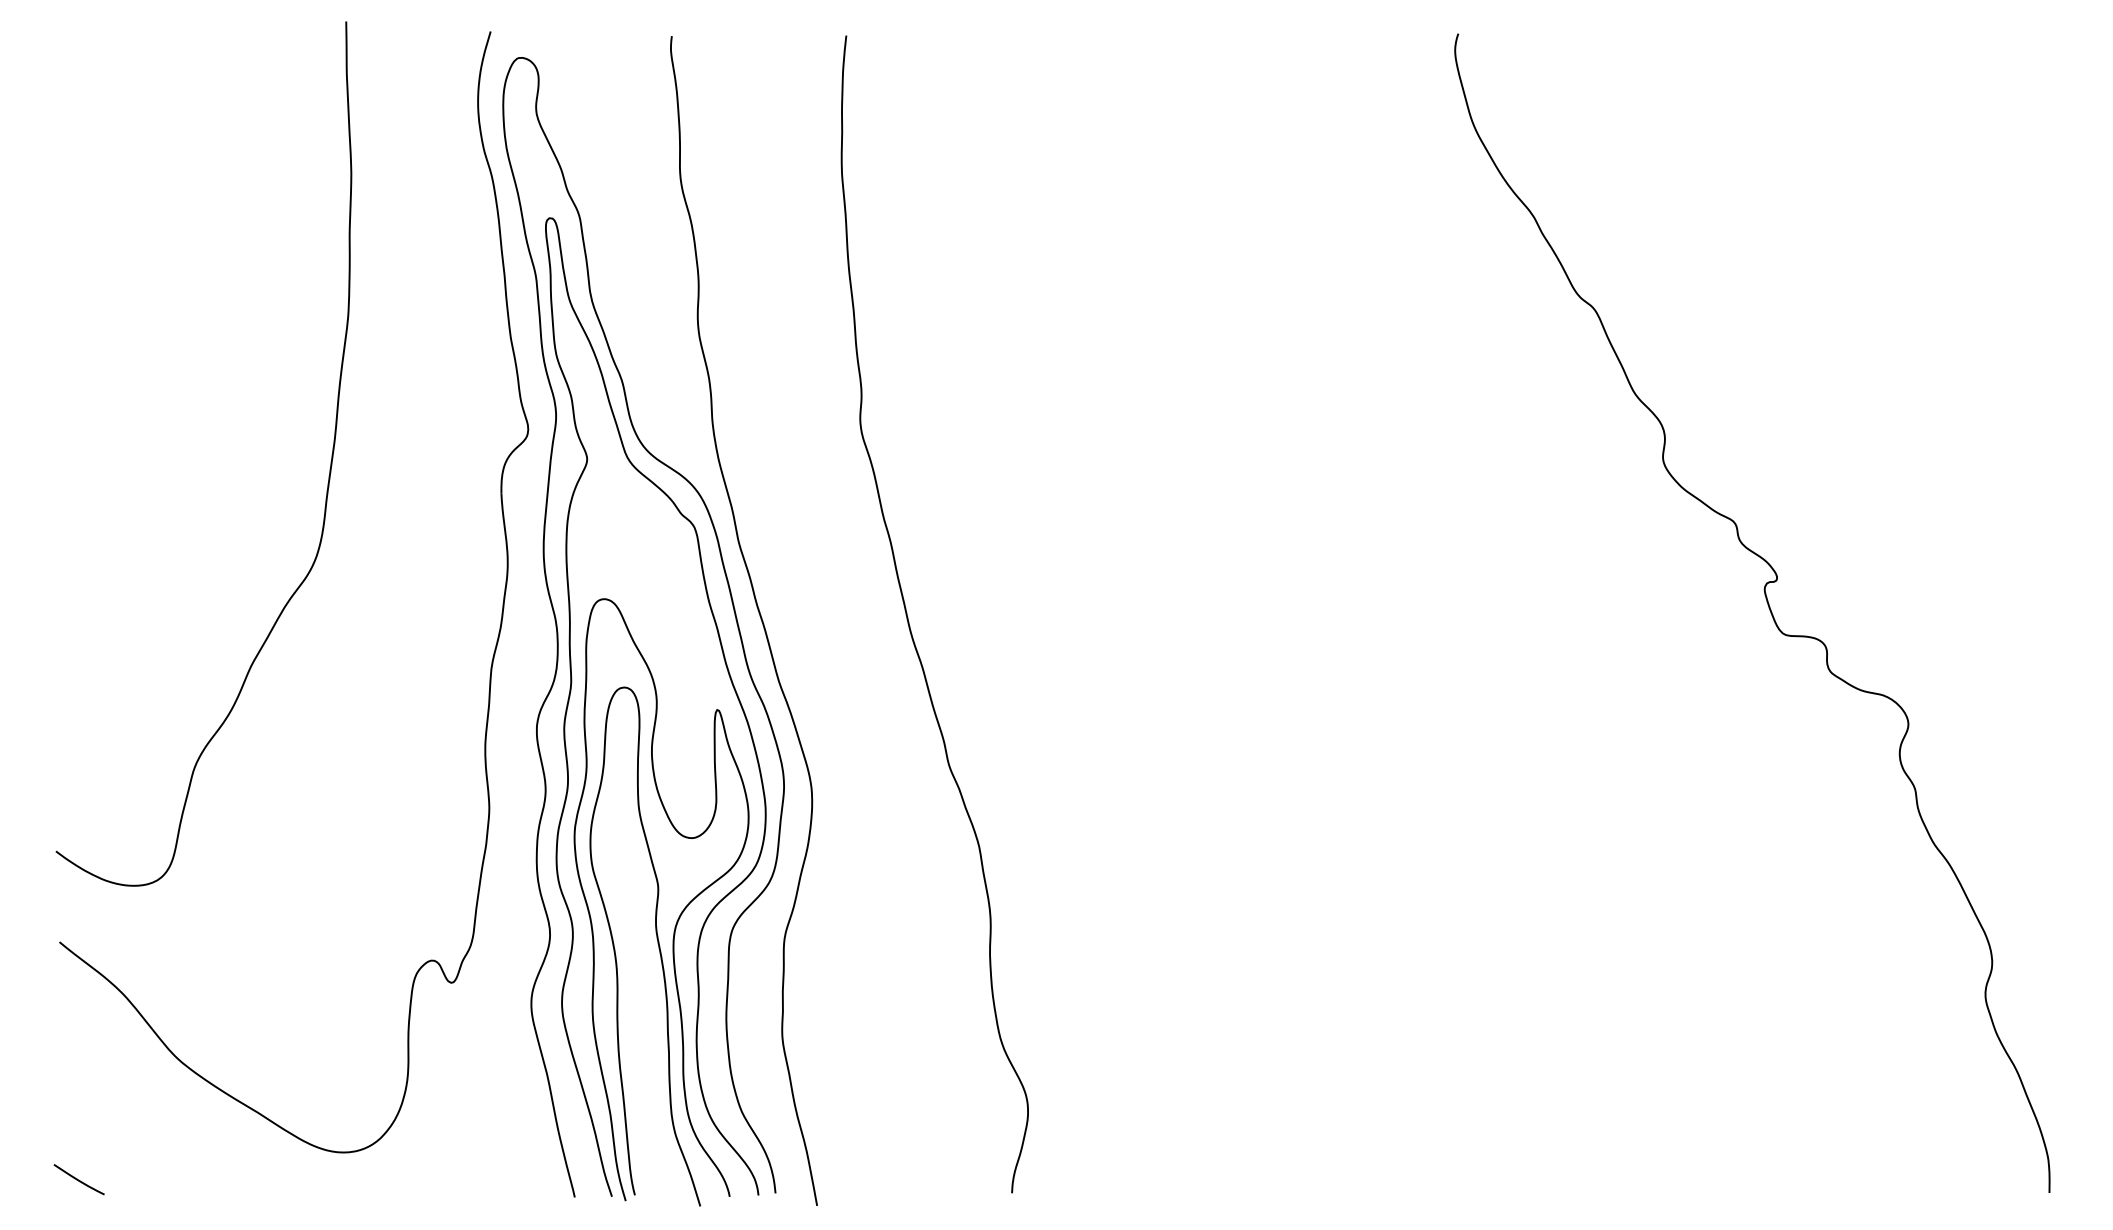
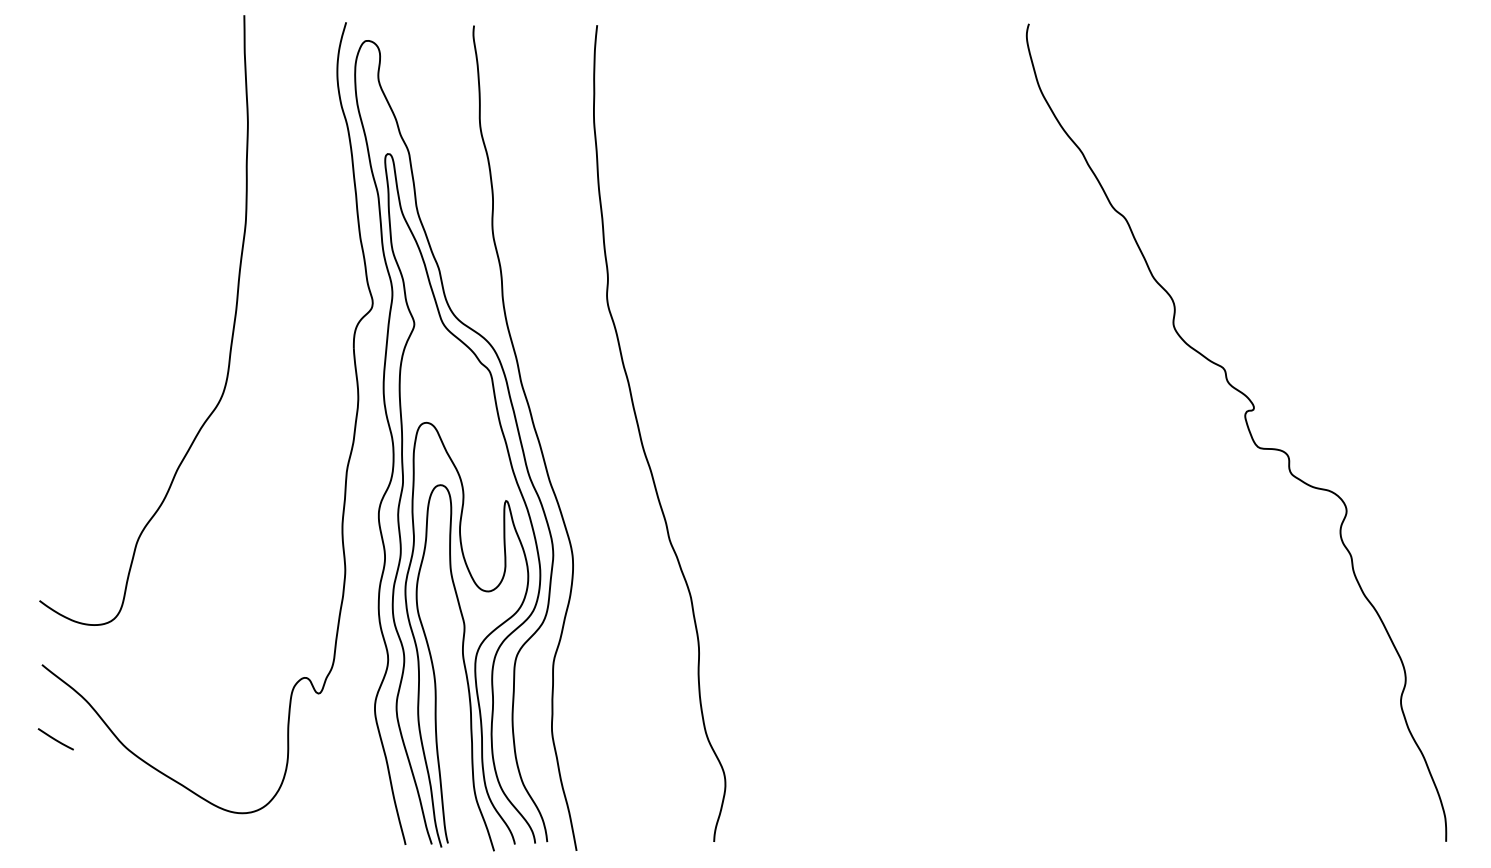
curve: (78, 1179) -> (55, 739), moved

